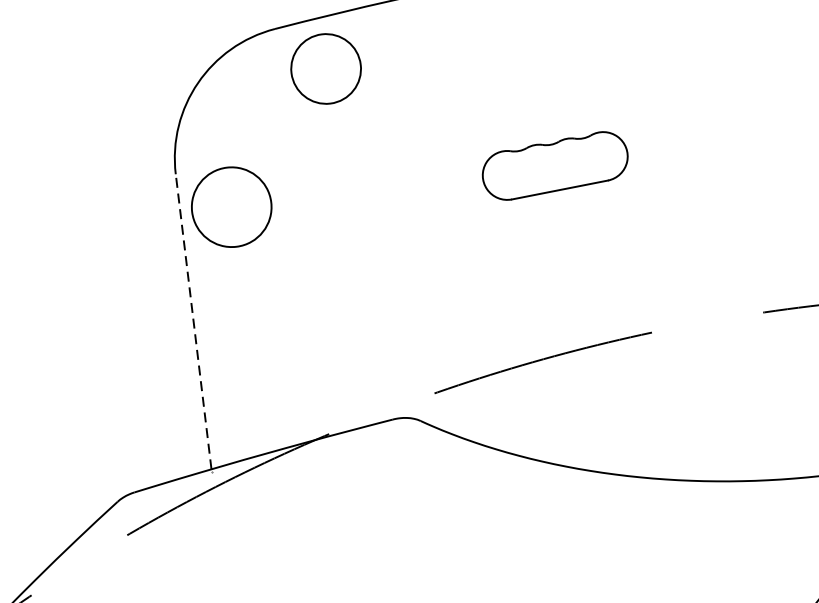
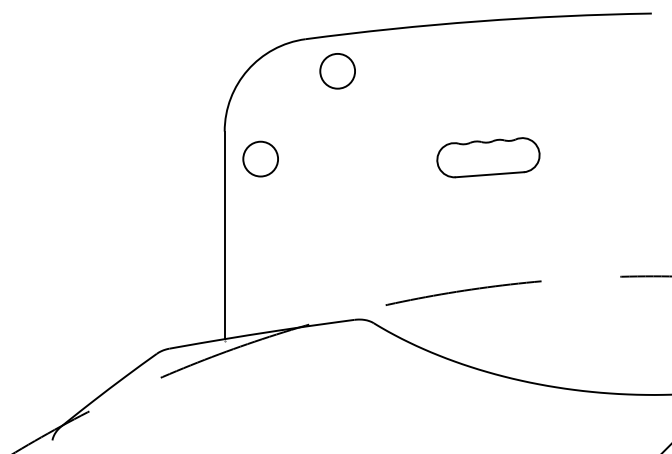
circle: (325, 69) -> (337, 71), size x0.71
circle: (231, 206) -> (260, 158), size x0.62
line: (193, 322) -> (224, 235), dashed -> solid

